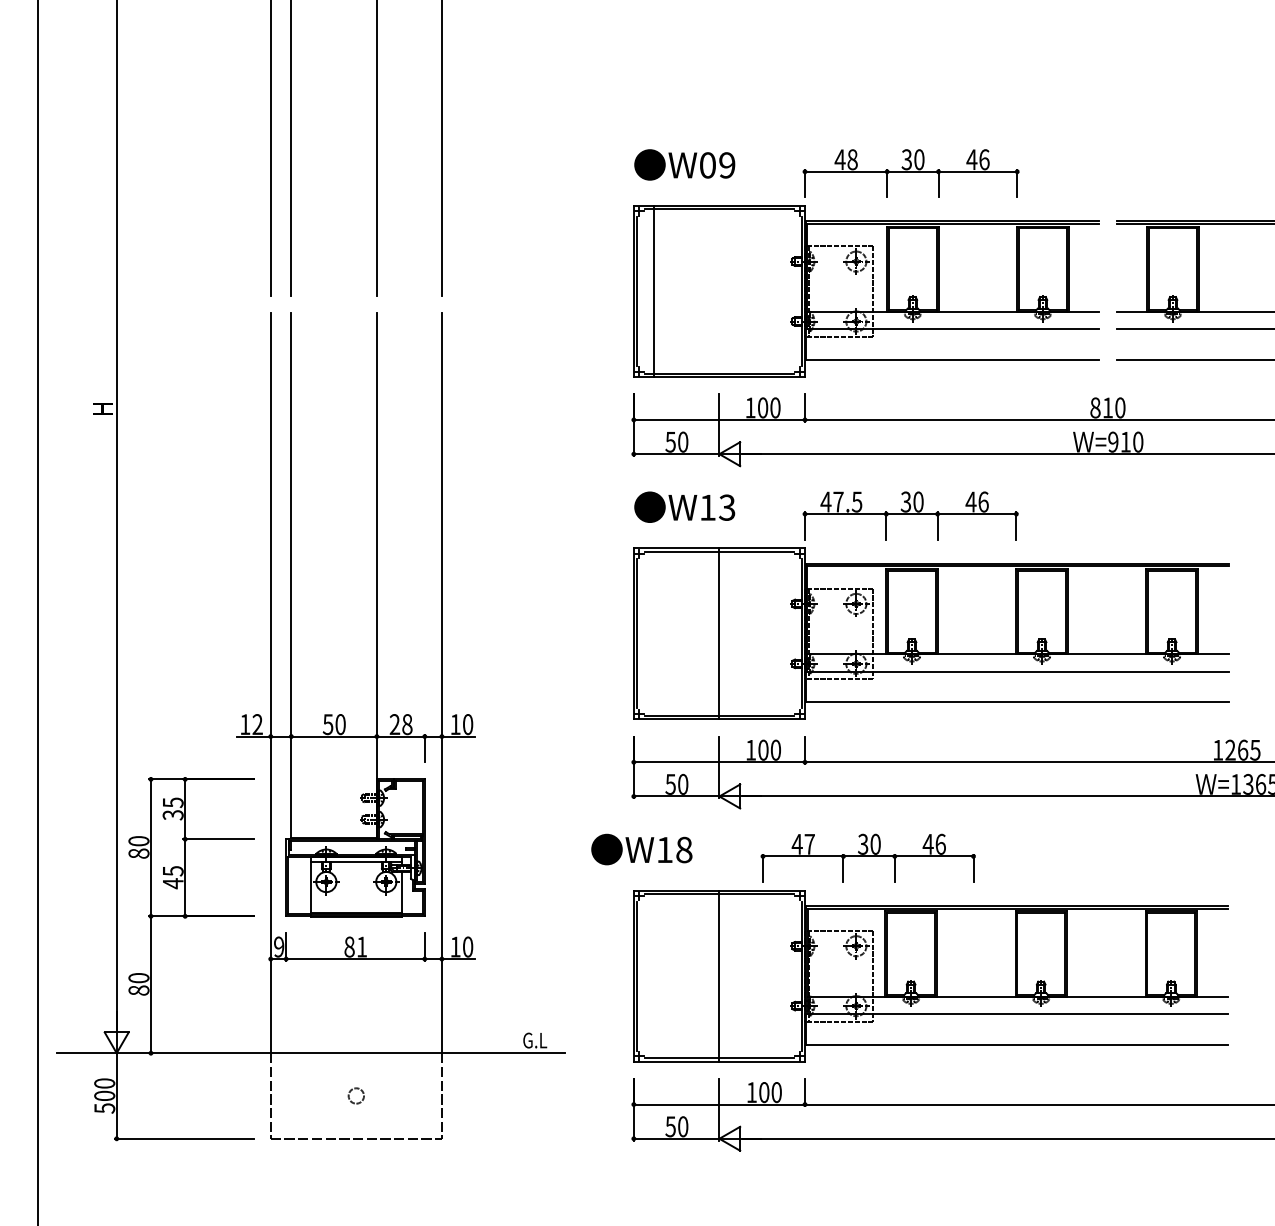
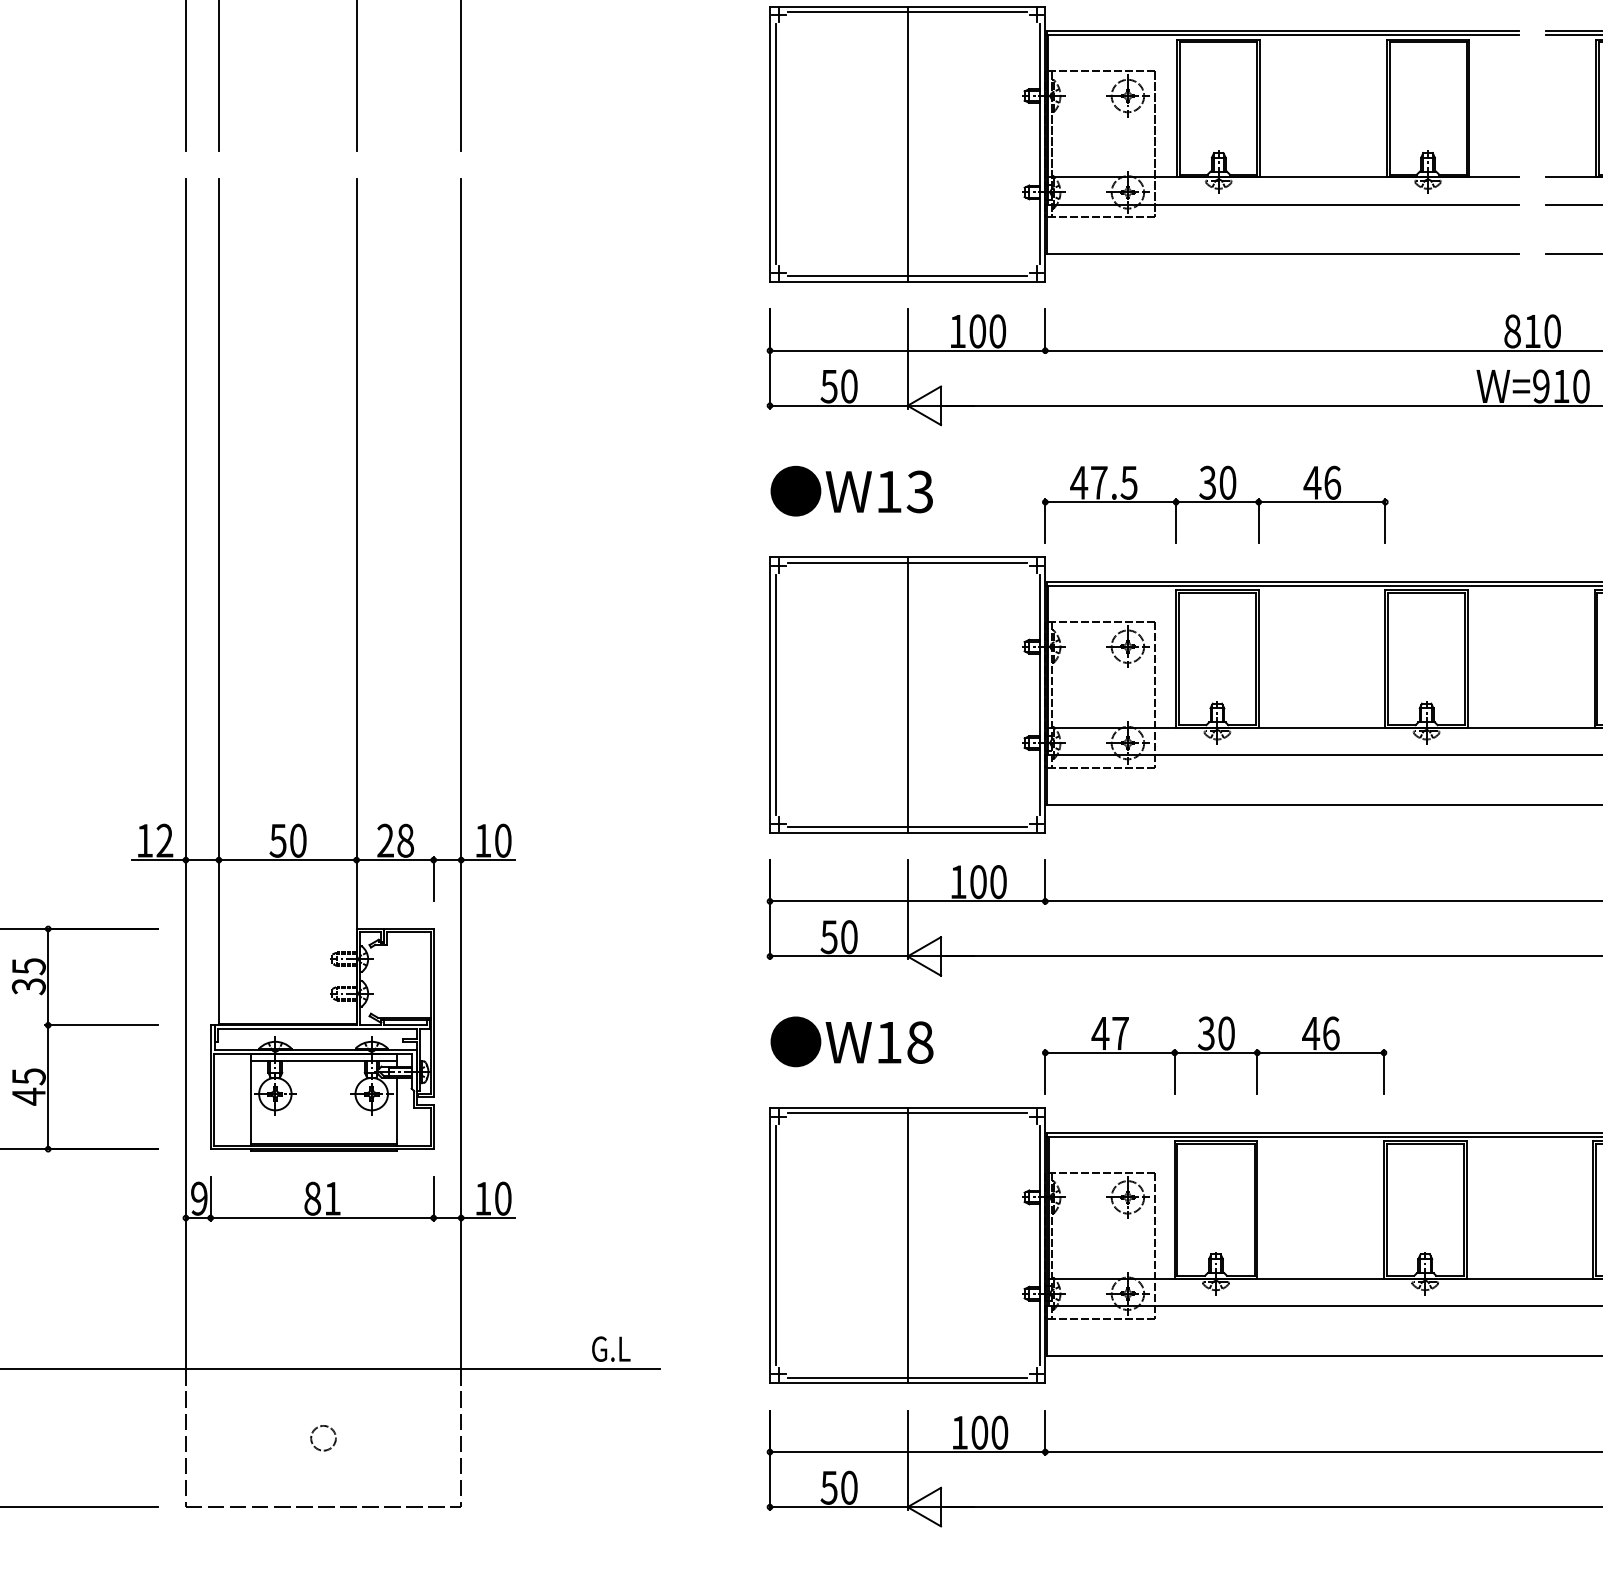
line: (654, 291) -> (907, 144), moved
text: (641, 849) -> (851, 1041), moved
part: (867, 857) -> (1213, 1054), moved

